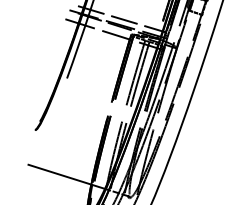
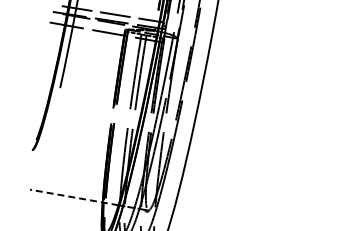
line: (66, 176) -> (74, 197), solid -> dashed

